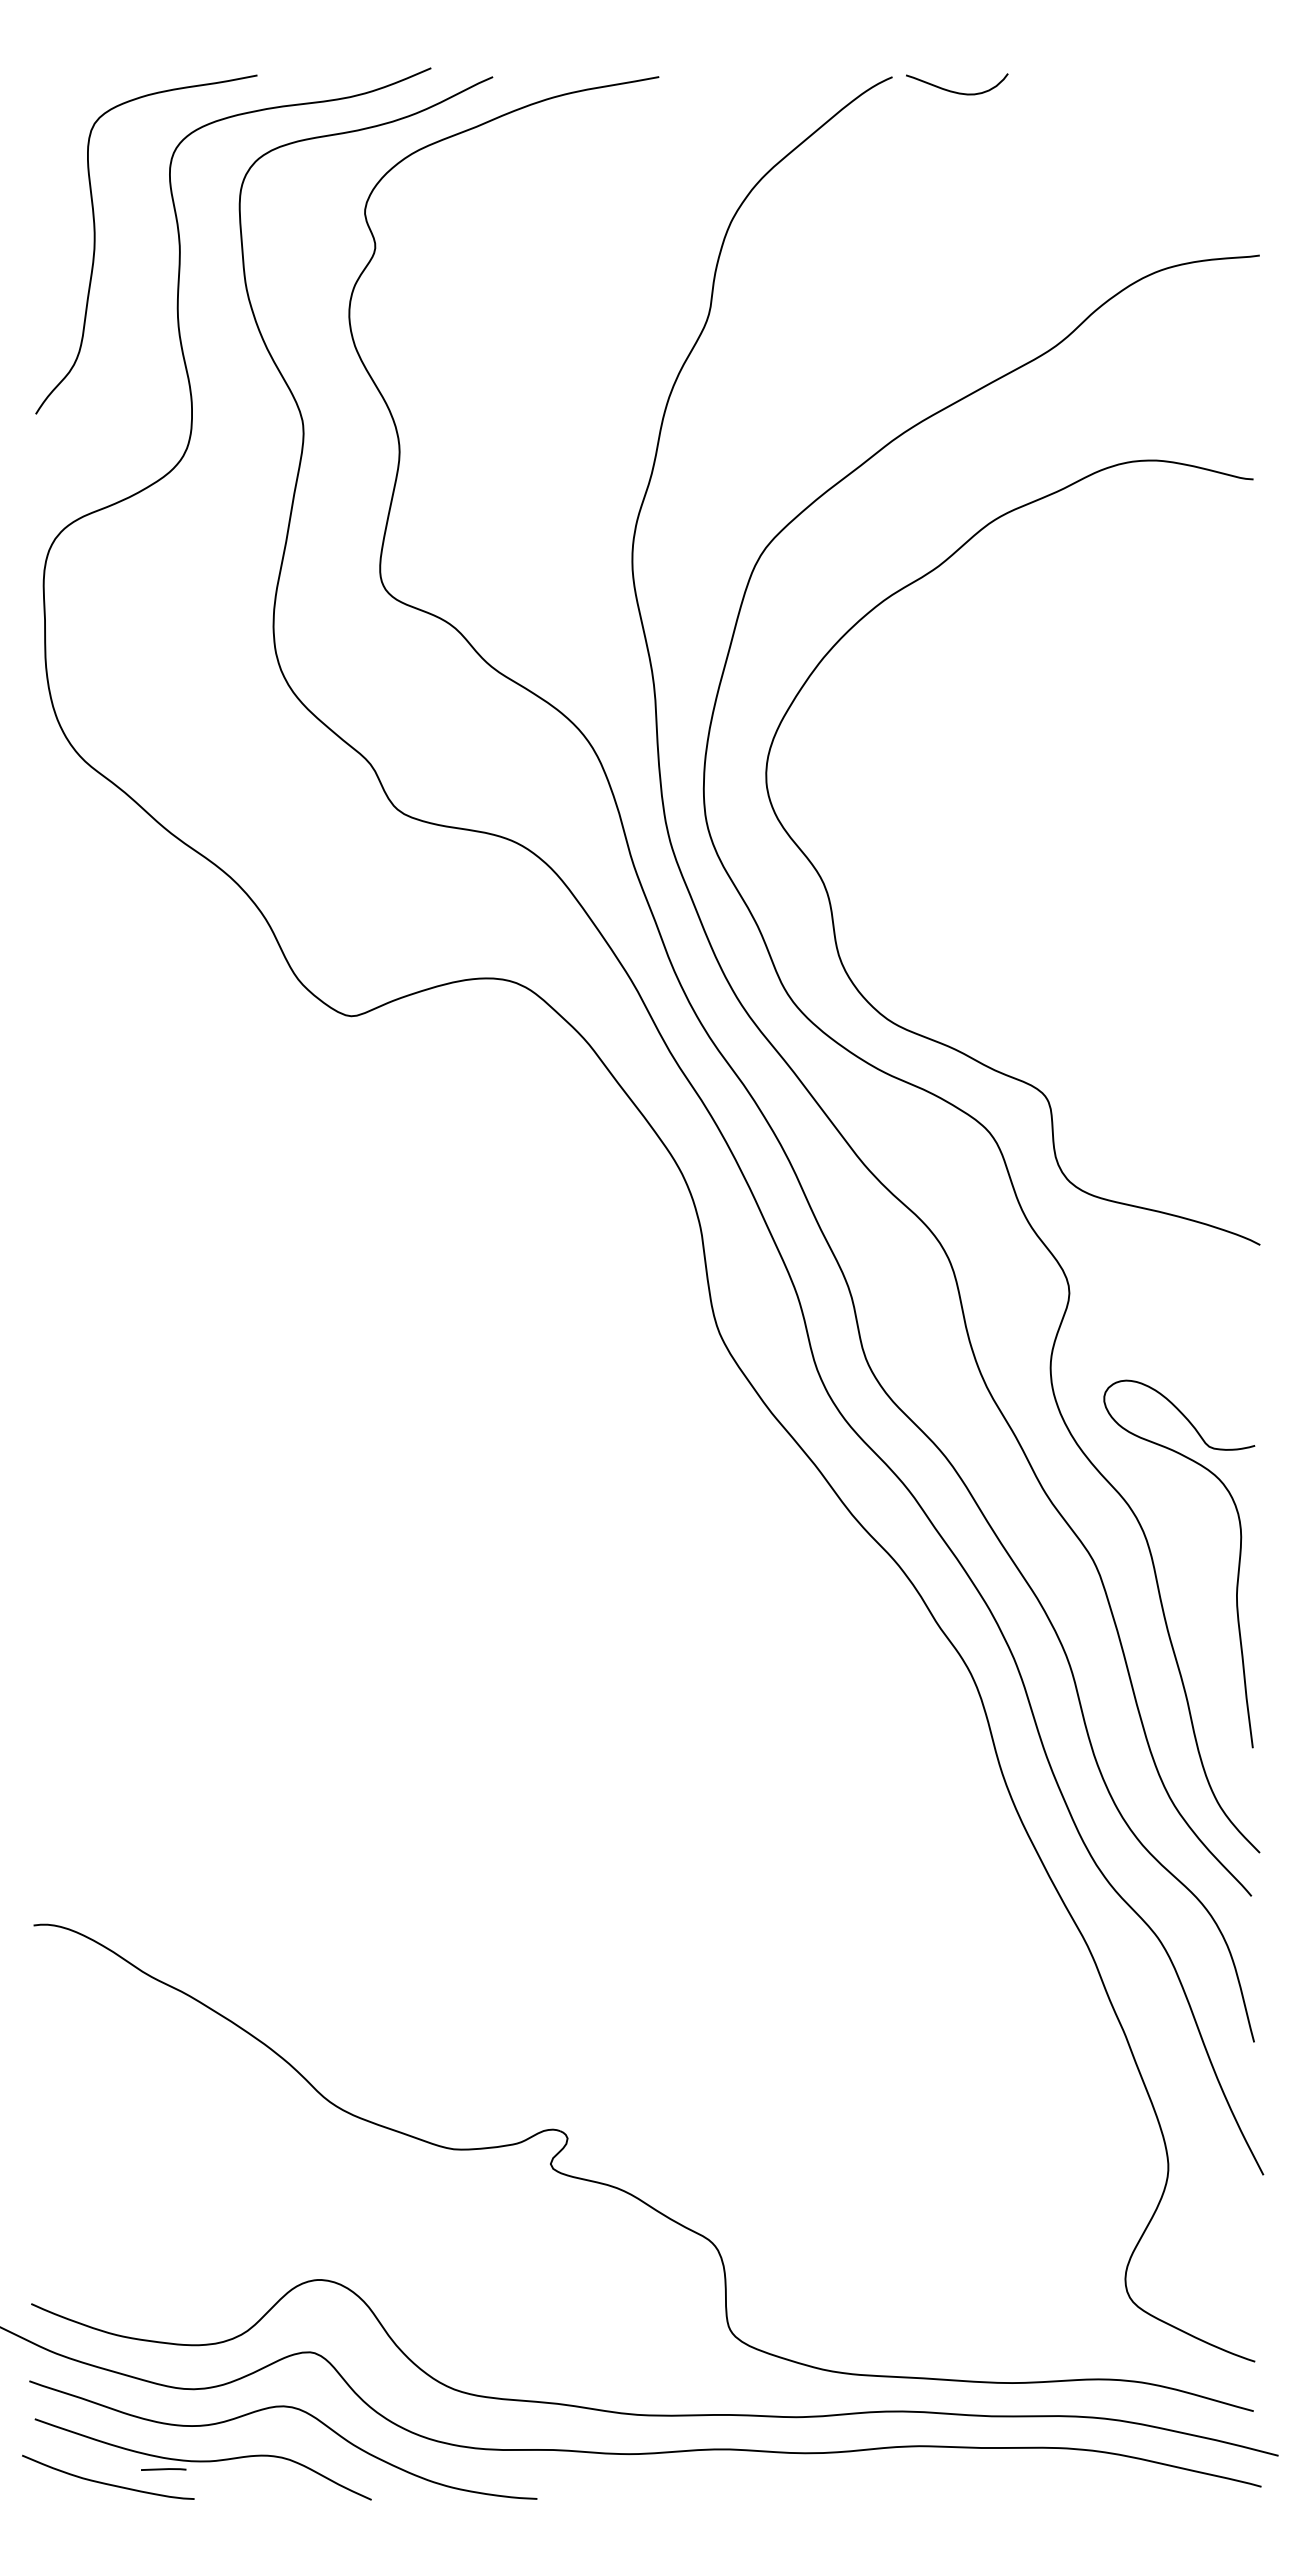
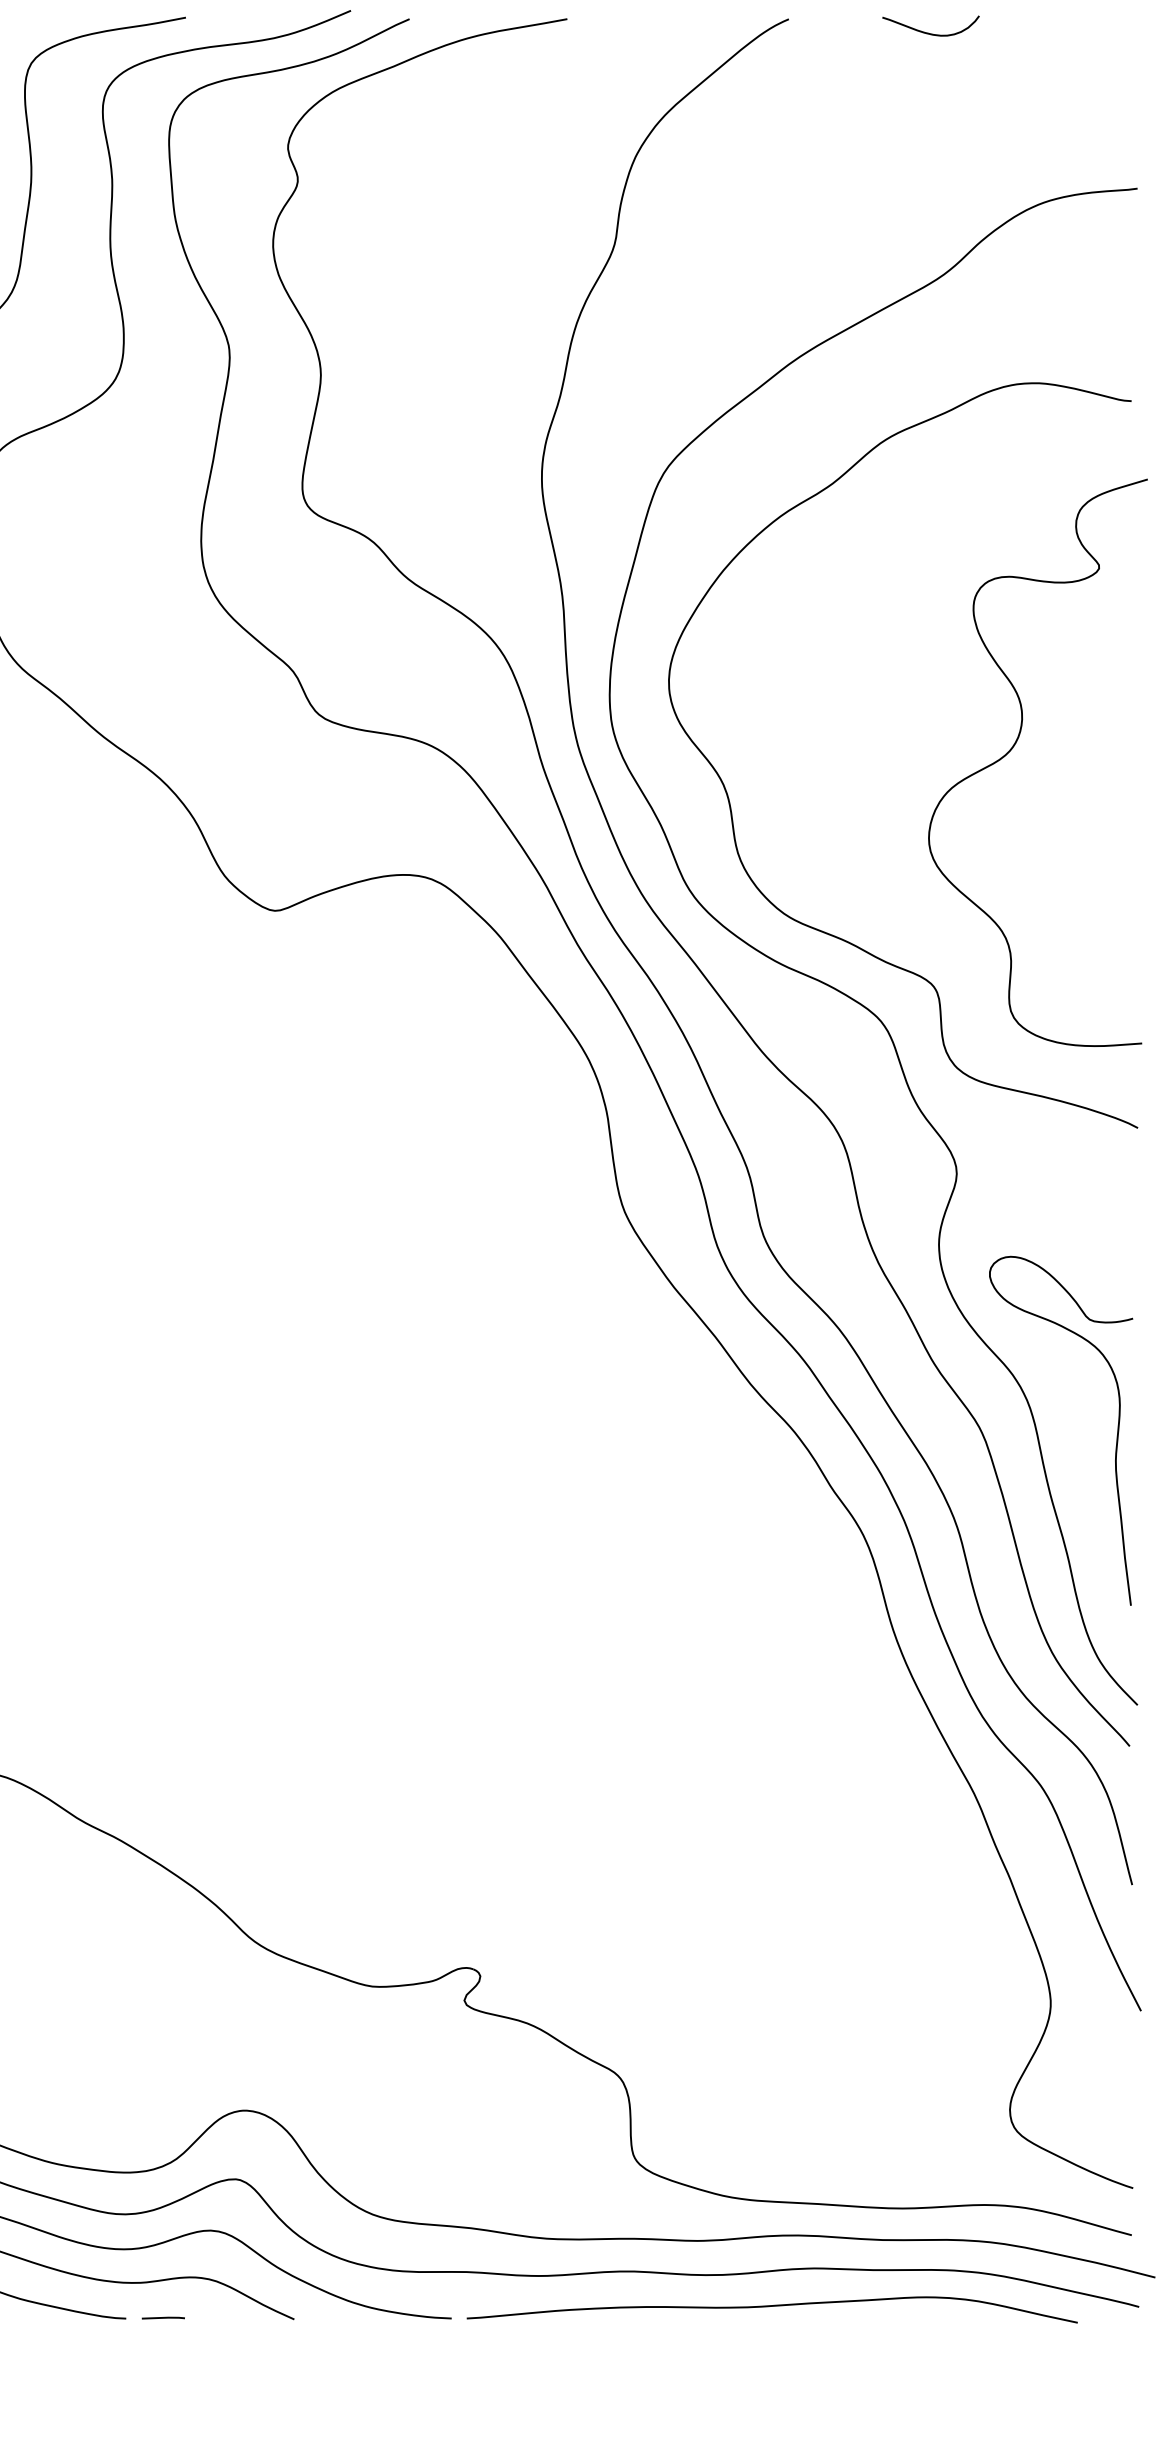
curve: (956, 91) -> (930, 32), moved
curve: (1129, 844) -> (1013, 747), added
line: (163, 2469) -> (163, 2318), moved
curve: (874, 2486) -> (771, 2306), added

